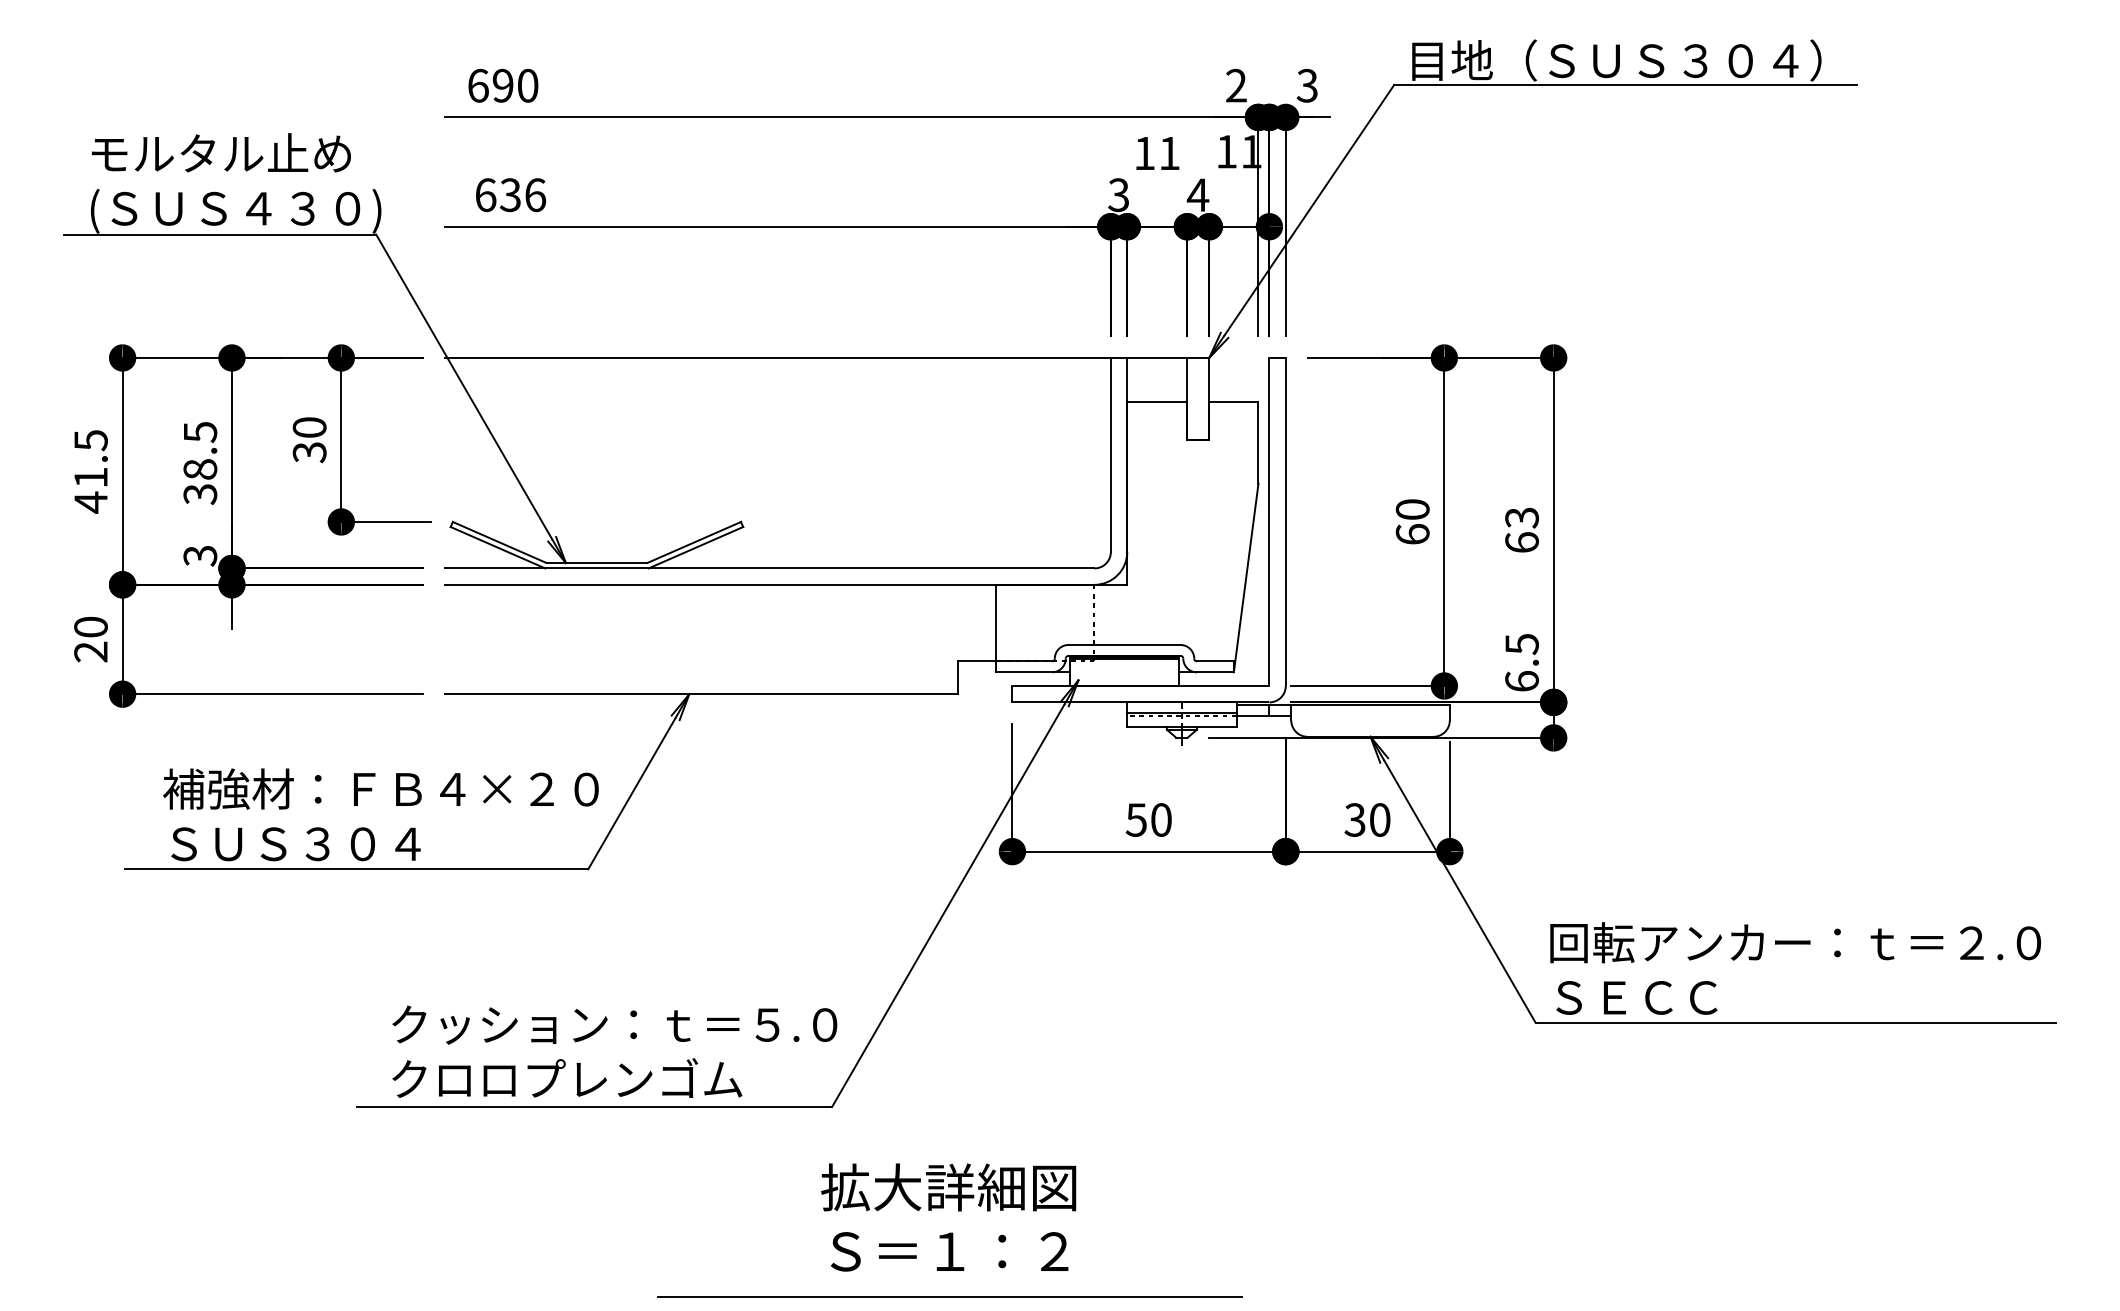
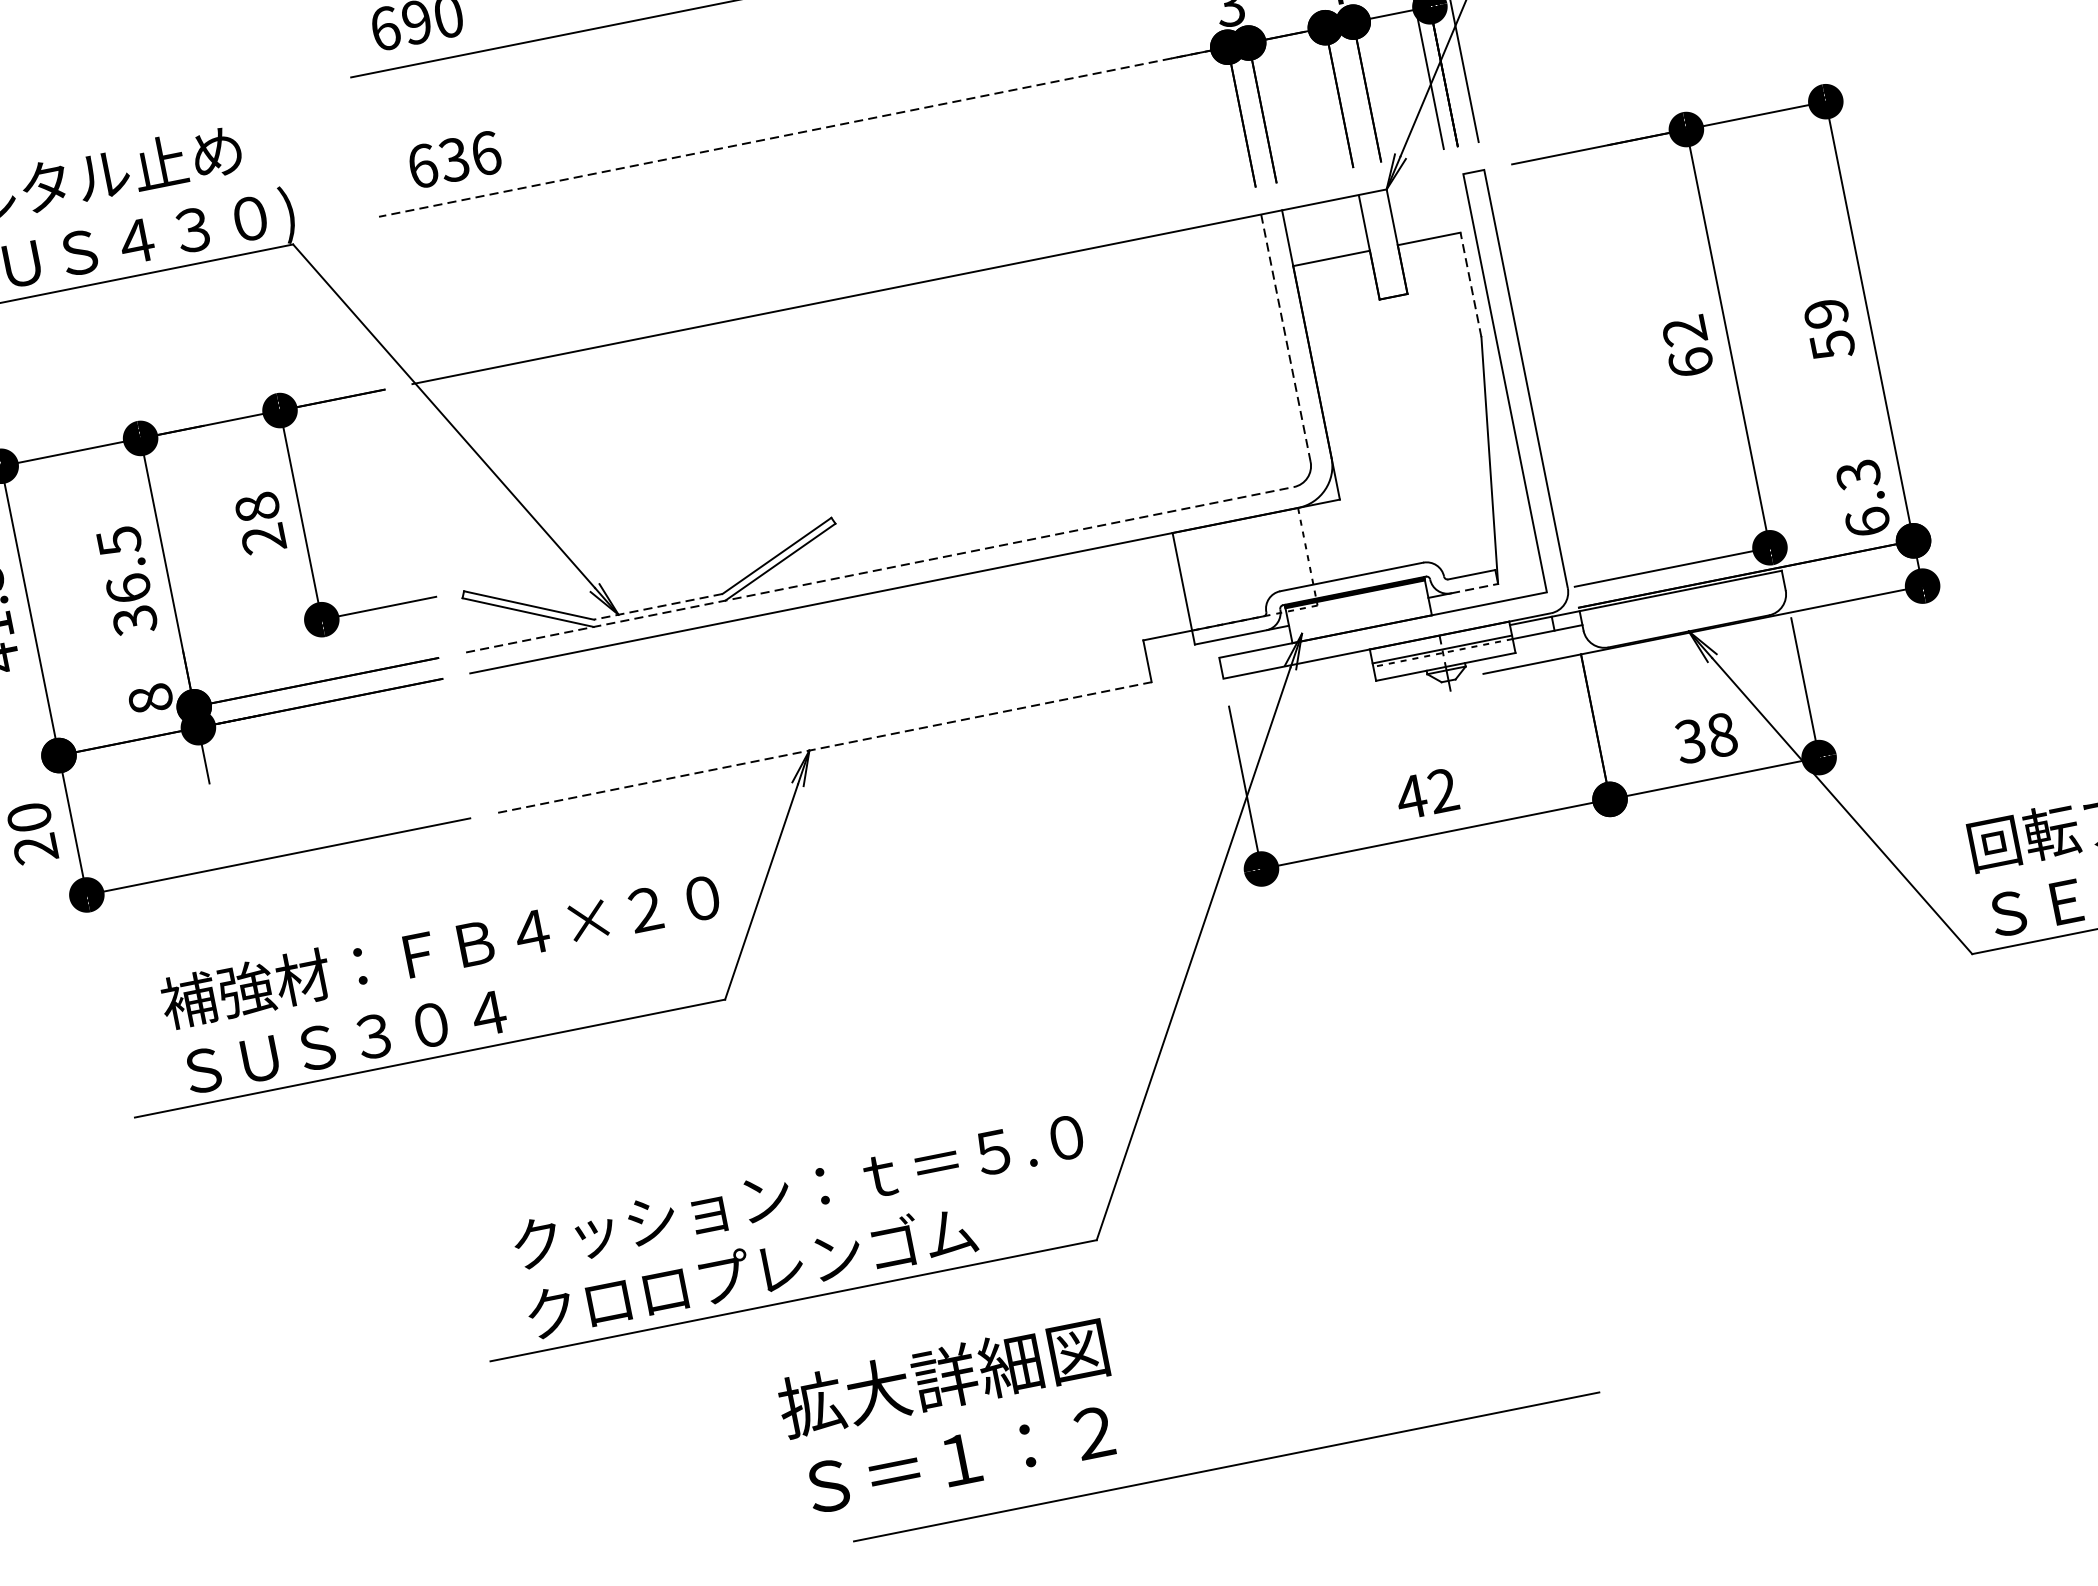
line: (778, 226) -> (803, 131), solid -> dashed
text: (309, 440) -> (260, 523), 30 -> 28
line: (1258, 442) -> (1470, 284), solid -> dashed
line: (1110, 454) -> (1285, 337), solid -> dashed
text: (200, 469) -> (128, 588), 38.5 -> 36.5
text: (1412, 509) -> (1684, 330), 60 -> 62
text: (1521, 530) -> (1828, 329), 63 -> 59
text: (200, 555) -> (150, 698), 3 -> 8
line: (596, 562) -> (657, 606), solid -> dashed
line: (769, 568) -> (879, 569), solid -> dashed
text: (1521, 644) -> (1857, 475), 6.5 -> 6.3
line: (1215, 672) -> (1474, 588), solid -> dashed
line: (701, 694) -> (824, 747), solid -> dashed
text: (1148, 819) -> (1426, 793), 50 -> 42
text: (1379, 819) -> (1721, 734), 30 -> 38
text: (948, 1217) -> (950, 1416), moved
line: (949, 1296) -> (1225, 1466), moved

